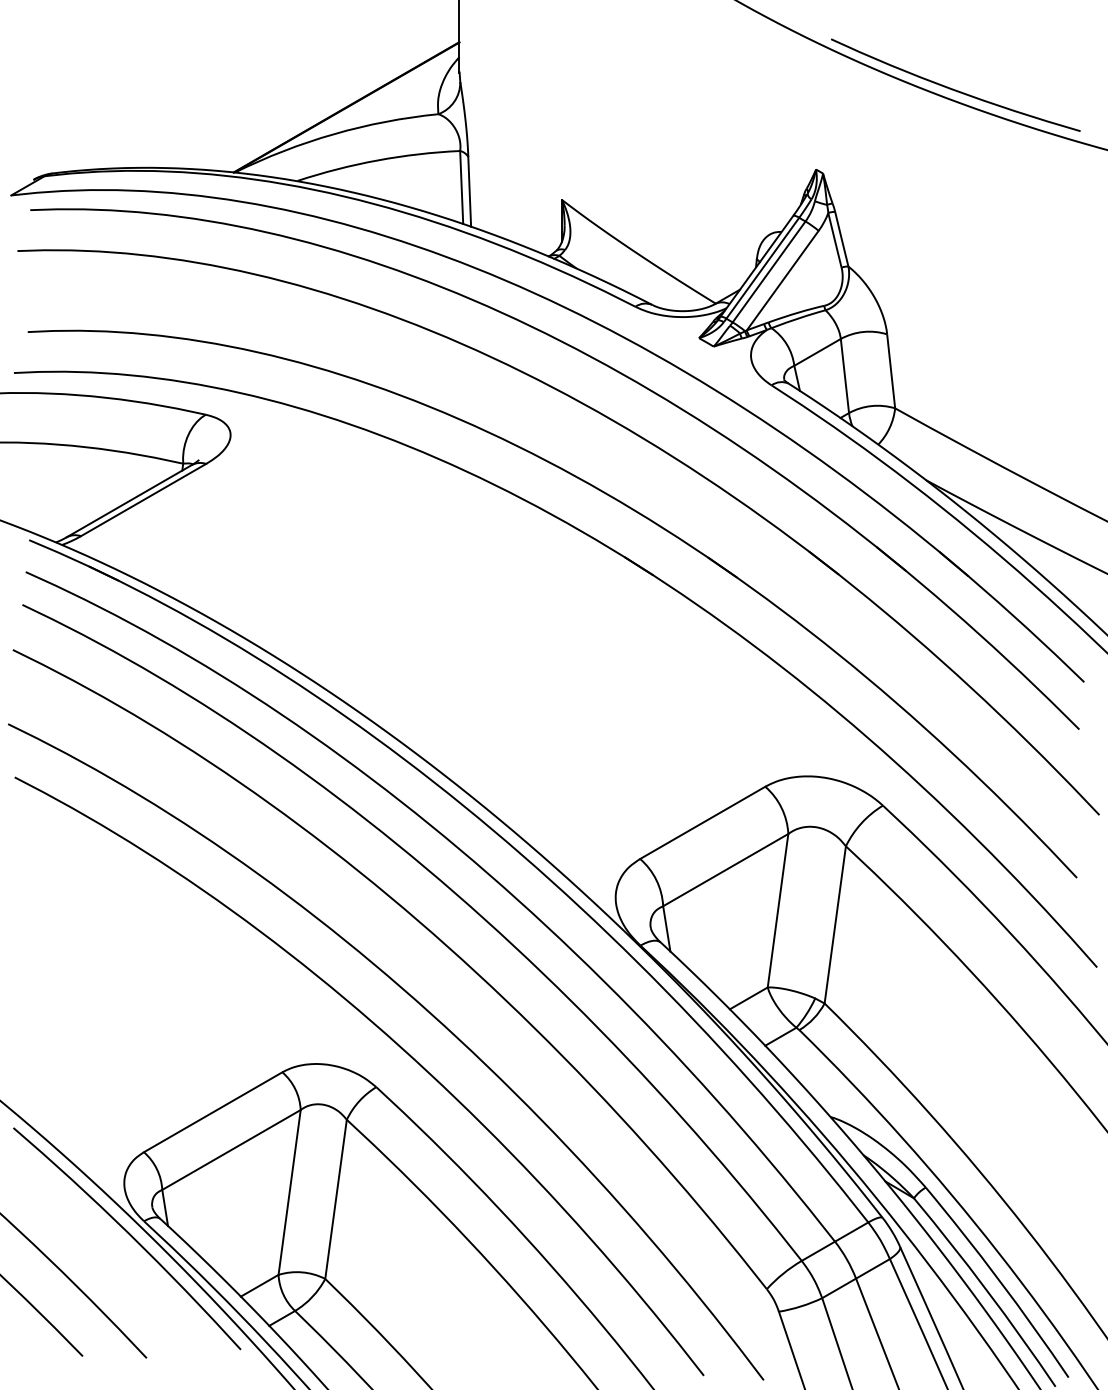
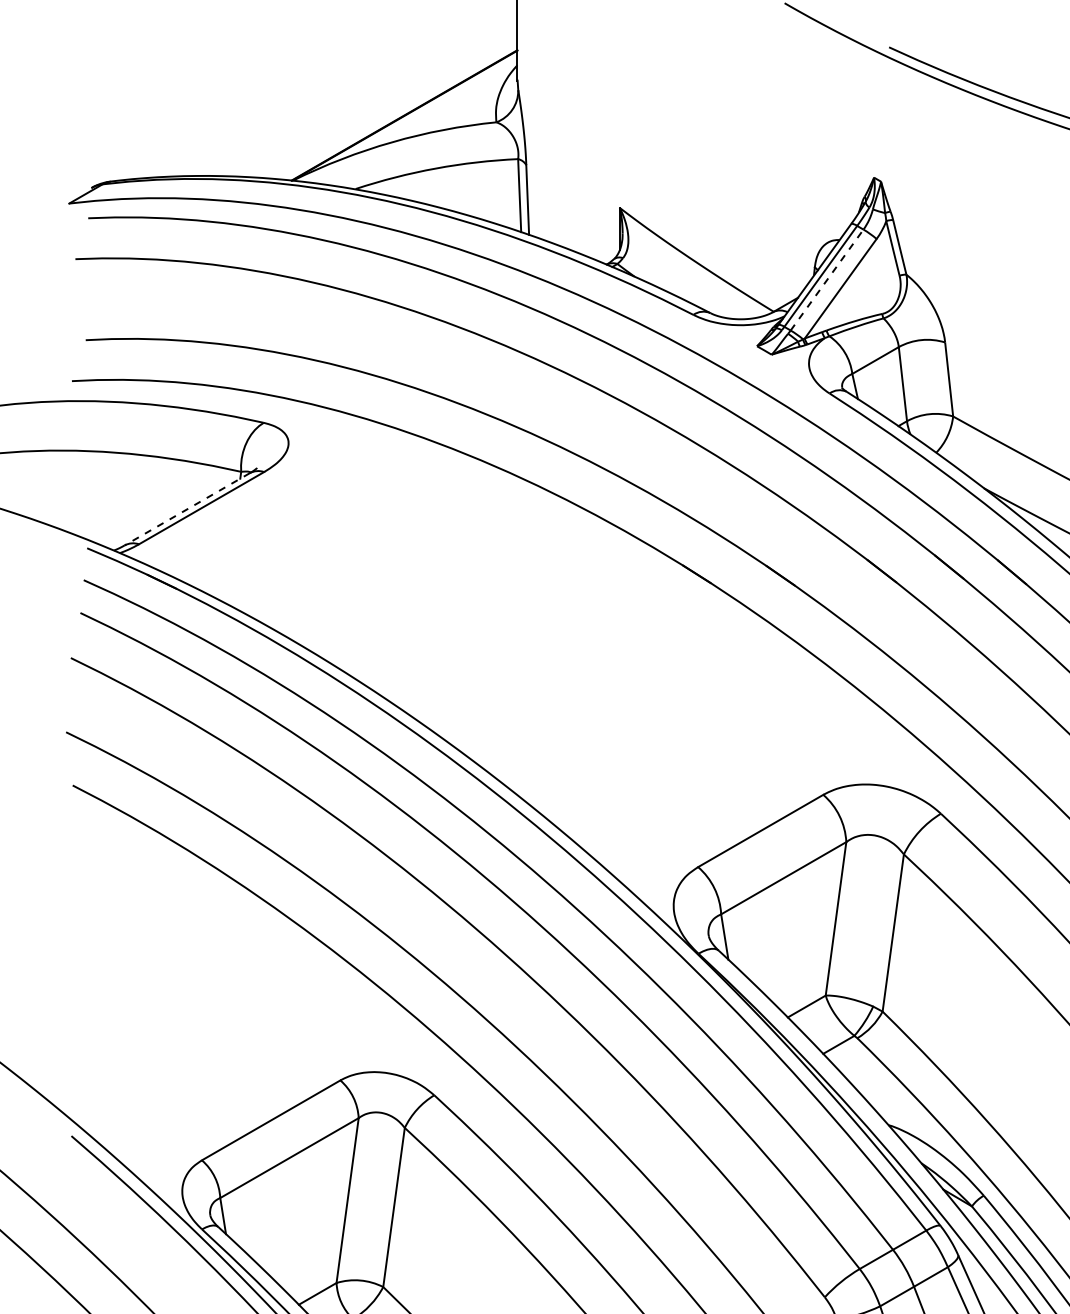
line: (769, 271) -> (827, 279), solid -> dashed
line: (128, 501) -> (186, 509), solid -> dashed

